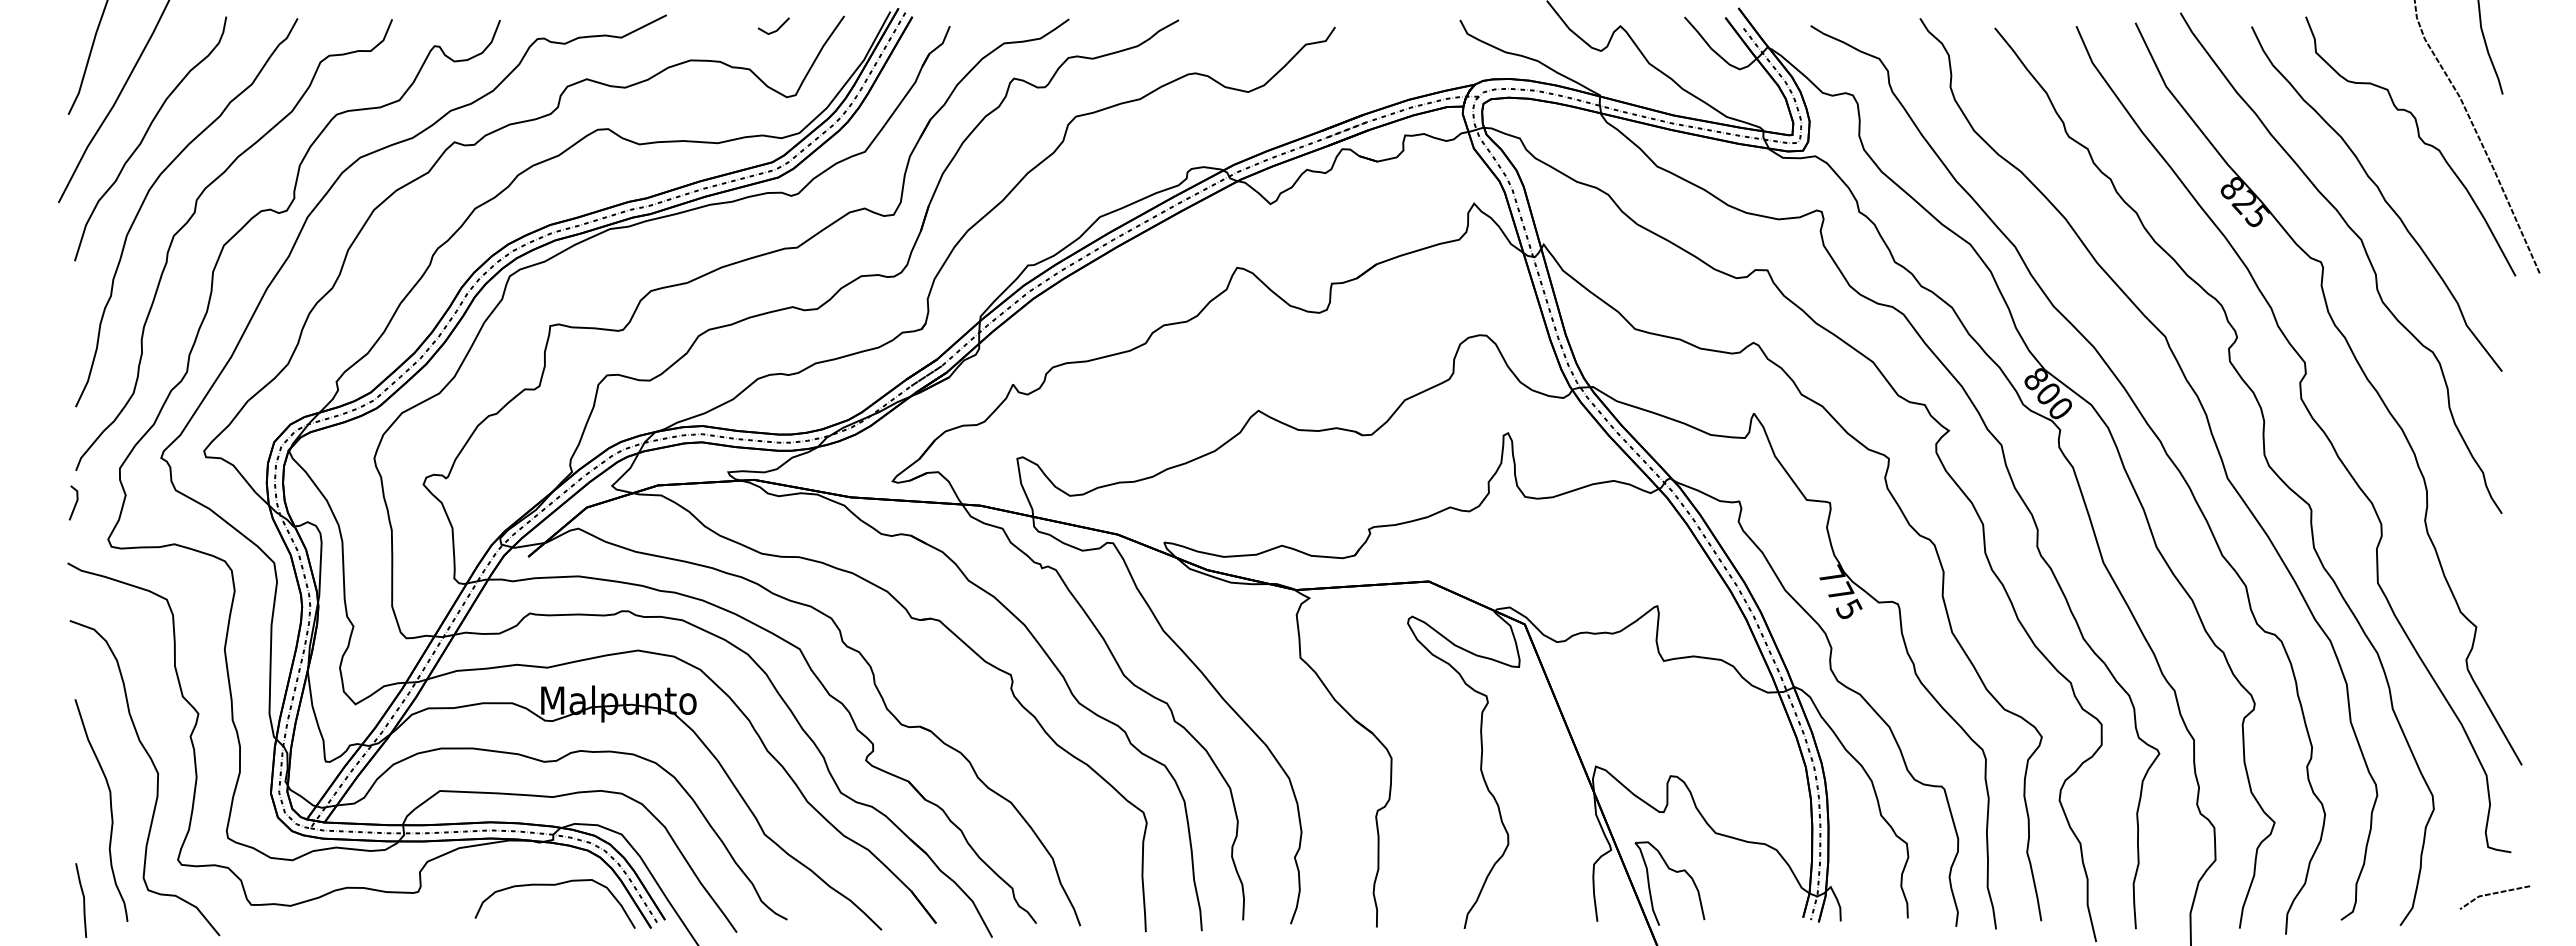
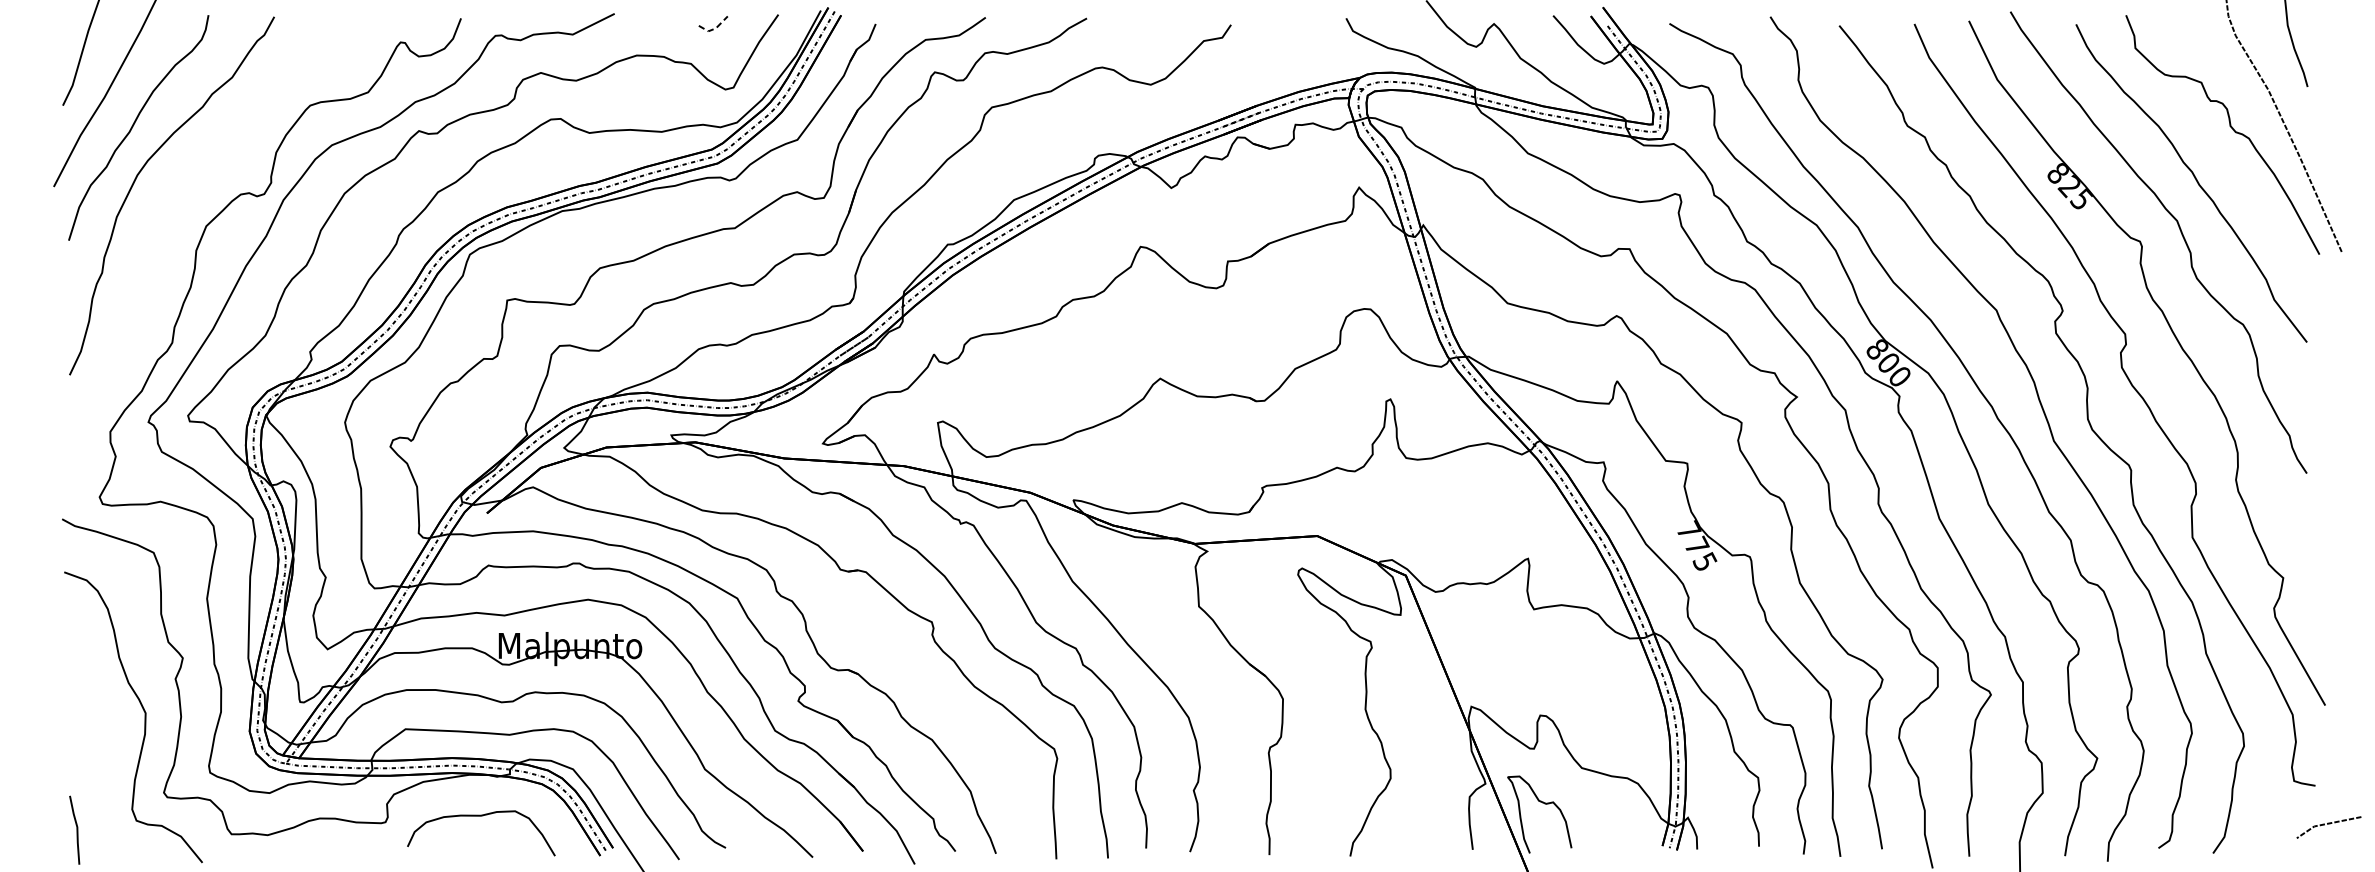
line: (775, 31) -> (714, 28), solid -> dashed
curve: (195, 213) -> (180, 196), removed
line: (75, 502) -> (69, 463), removed
curve: (110, 810) -> (101, 747), removed
curve: (554, 885) -> (480, 816), moved
line: (2494, 894) -> (2328, 824), moved

